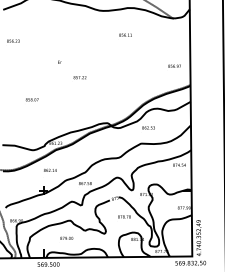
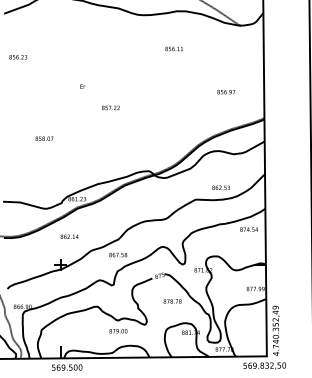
text: (174, 66) -> (226, 92), moved
text: (148, 127) -> (220, 187), moved
text: (66, 238) -> (118, 331), moved

